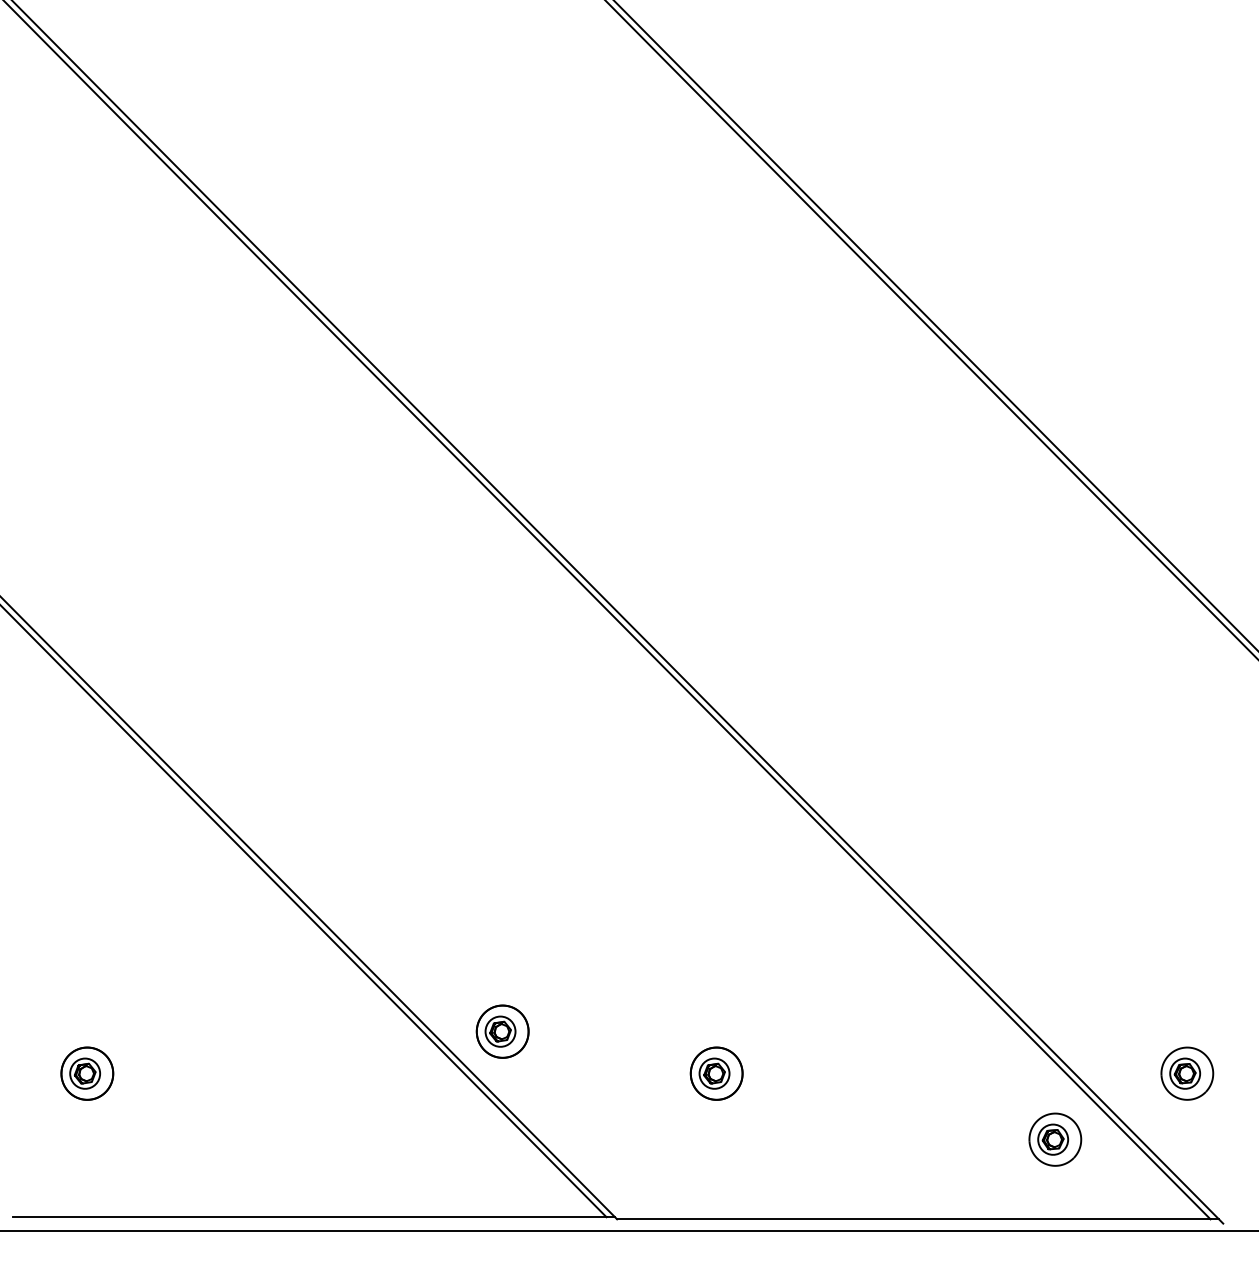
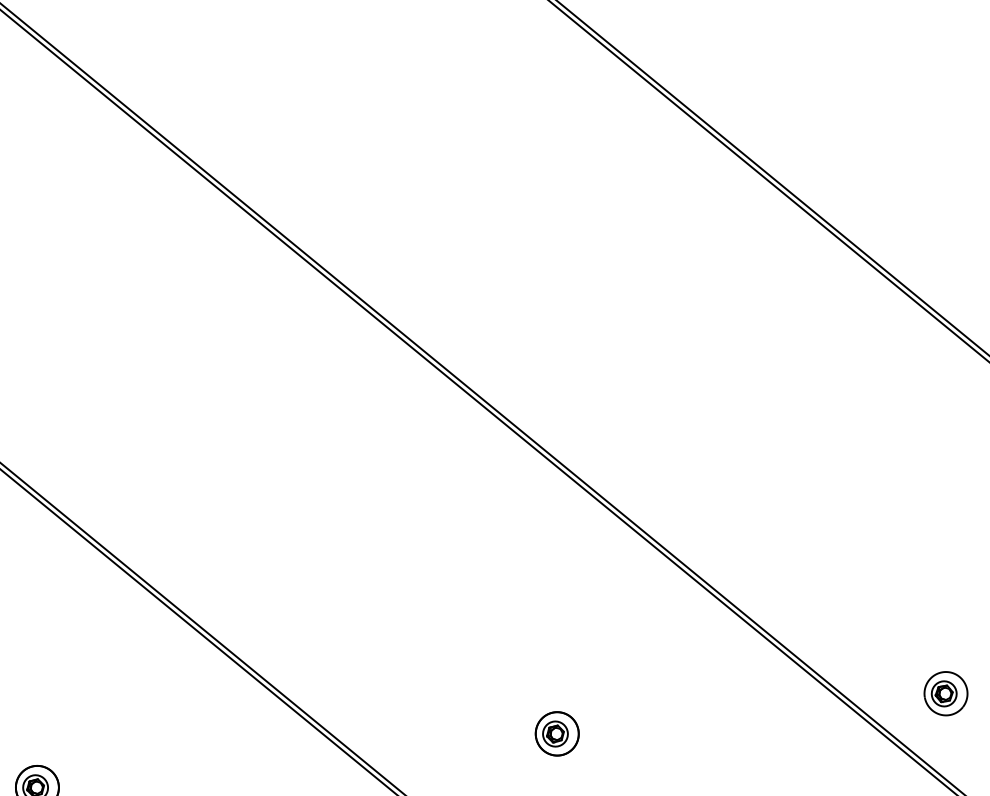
part: (502, 1031) -> (376, 717), removed
part: (1055, 1139) -> (842, 759), removed

